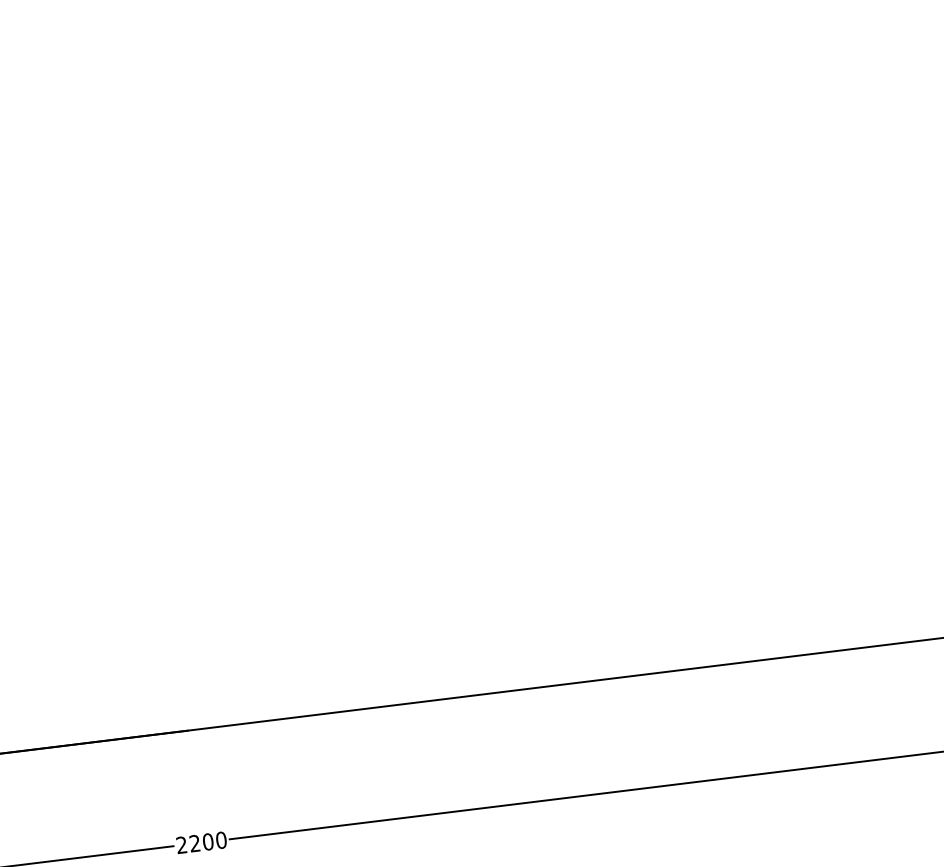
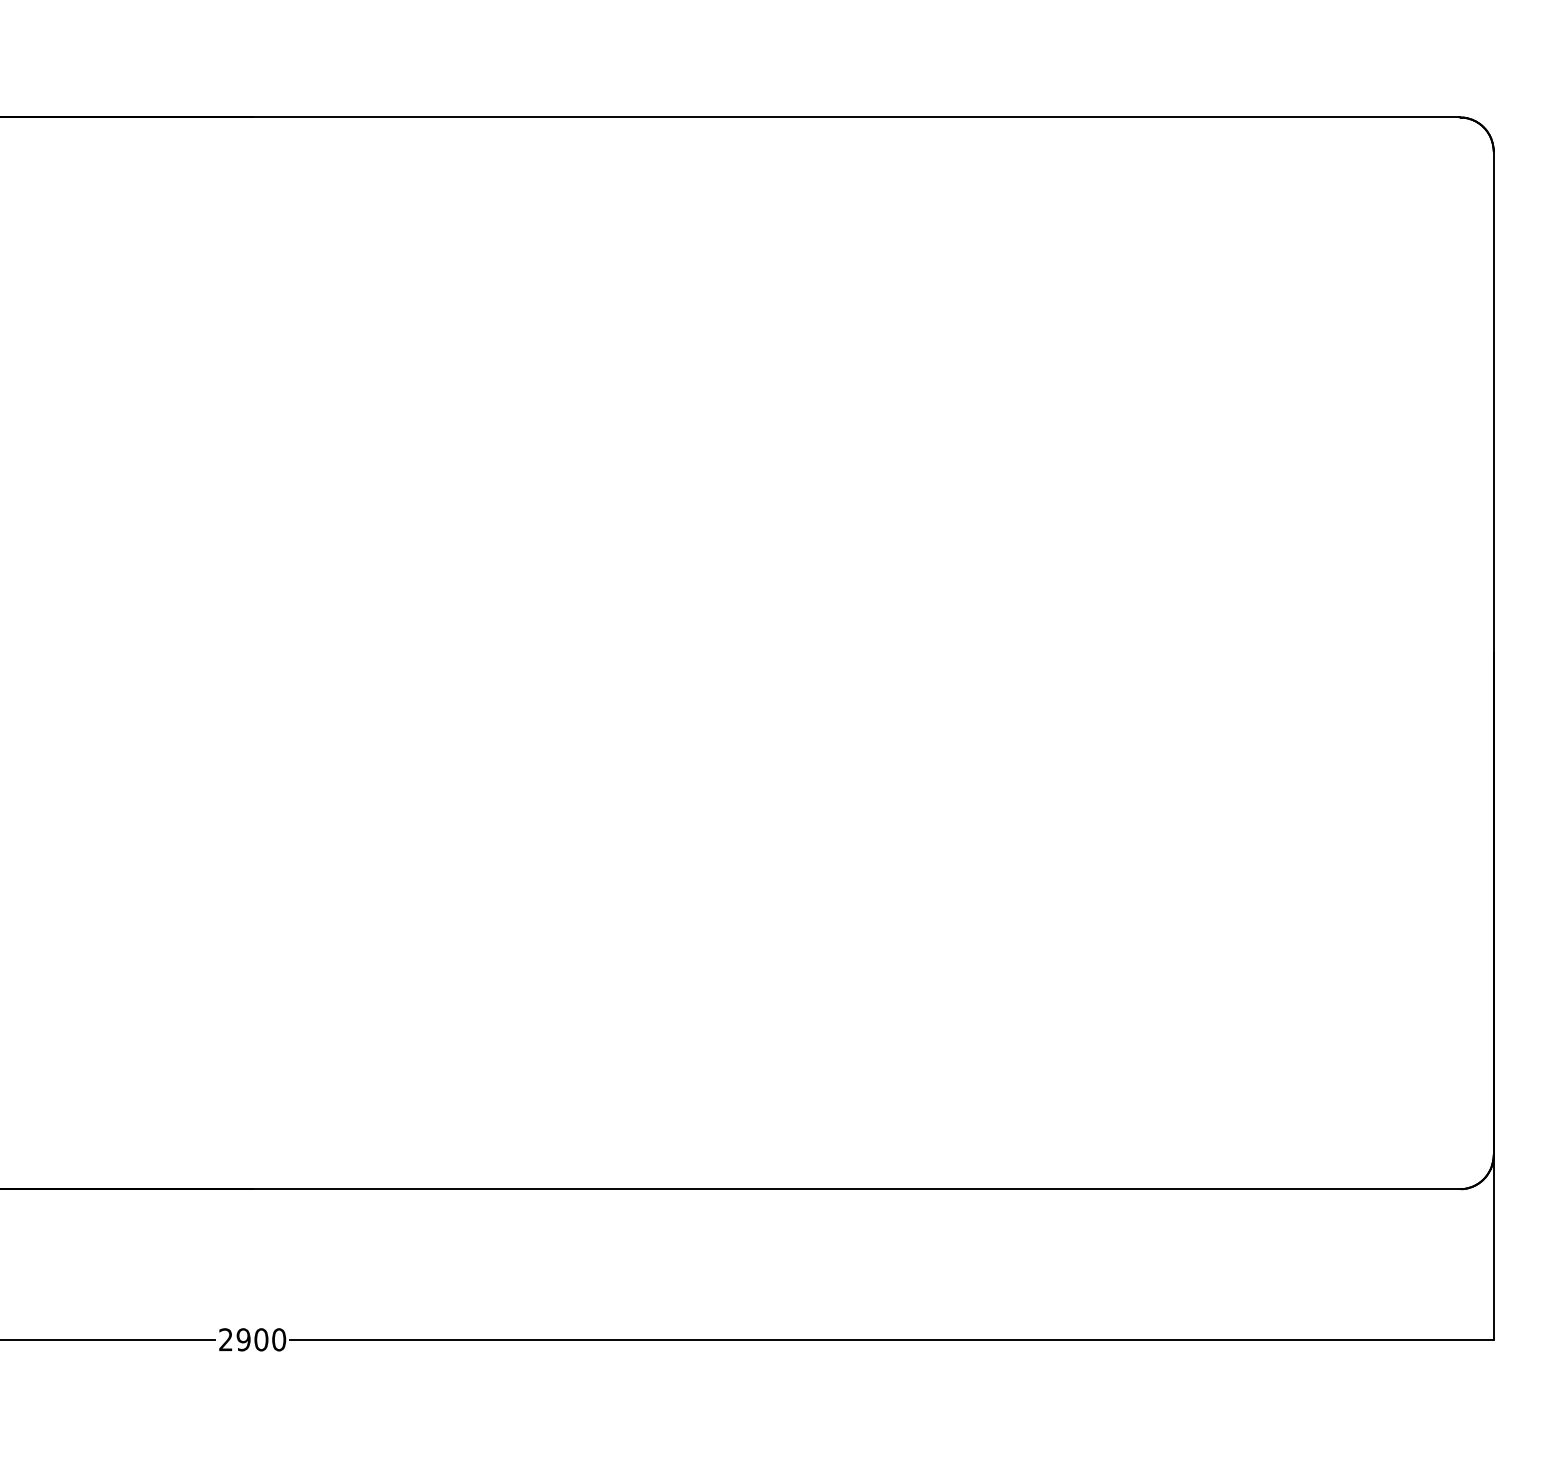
text: (194, 843) -> (243, 1339), 2200 -> 2900

